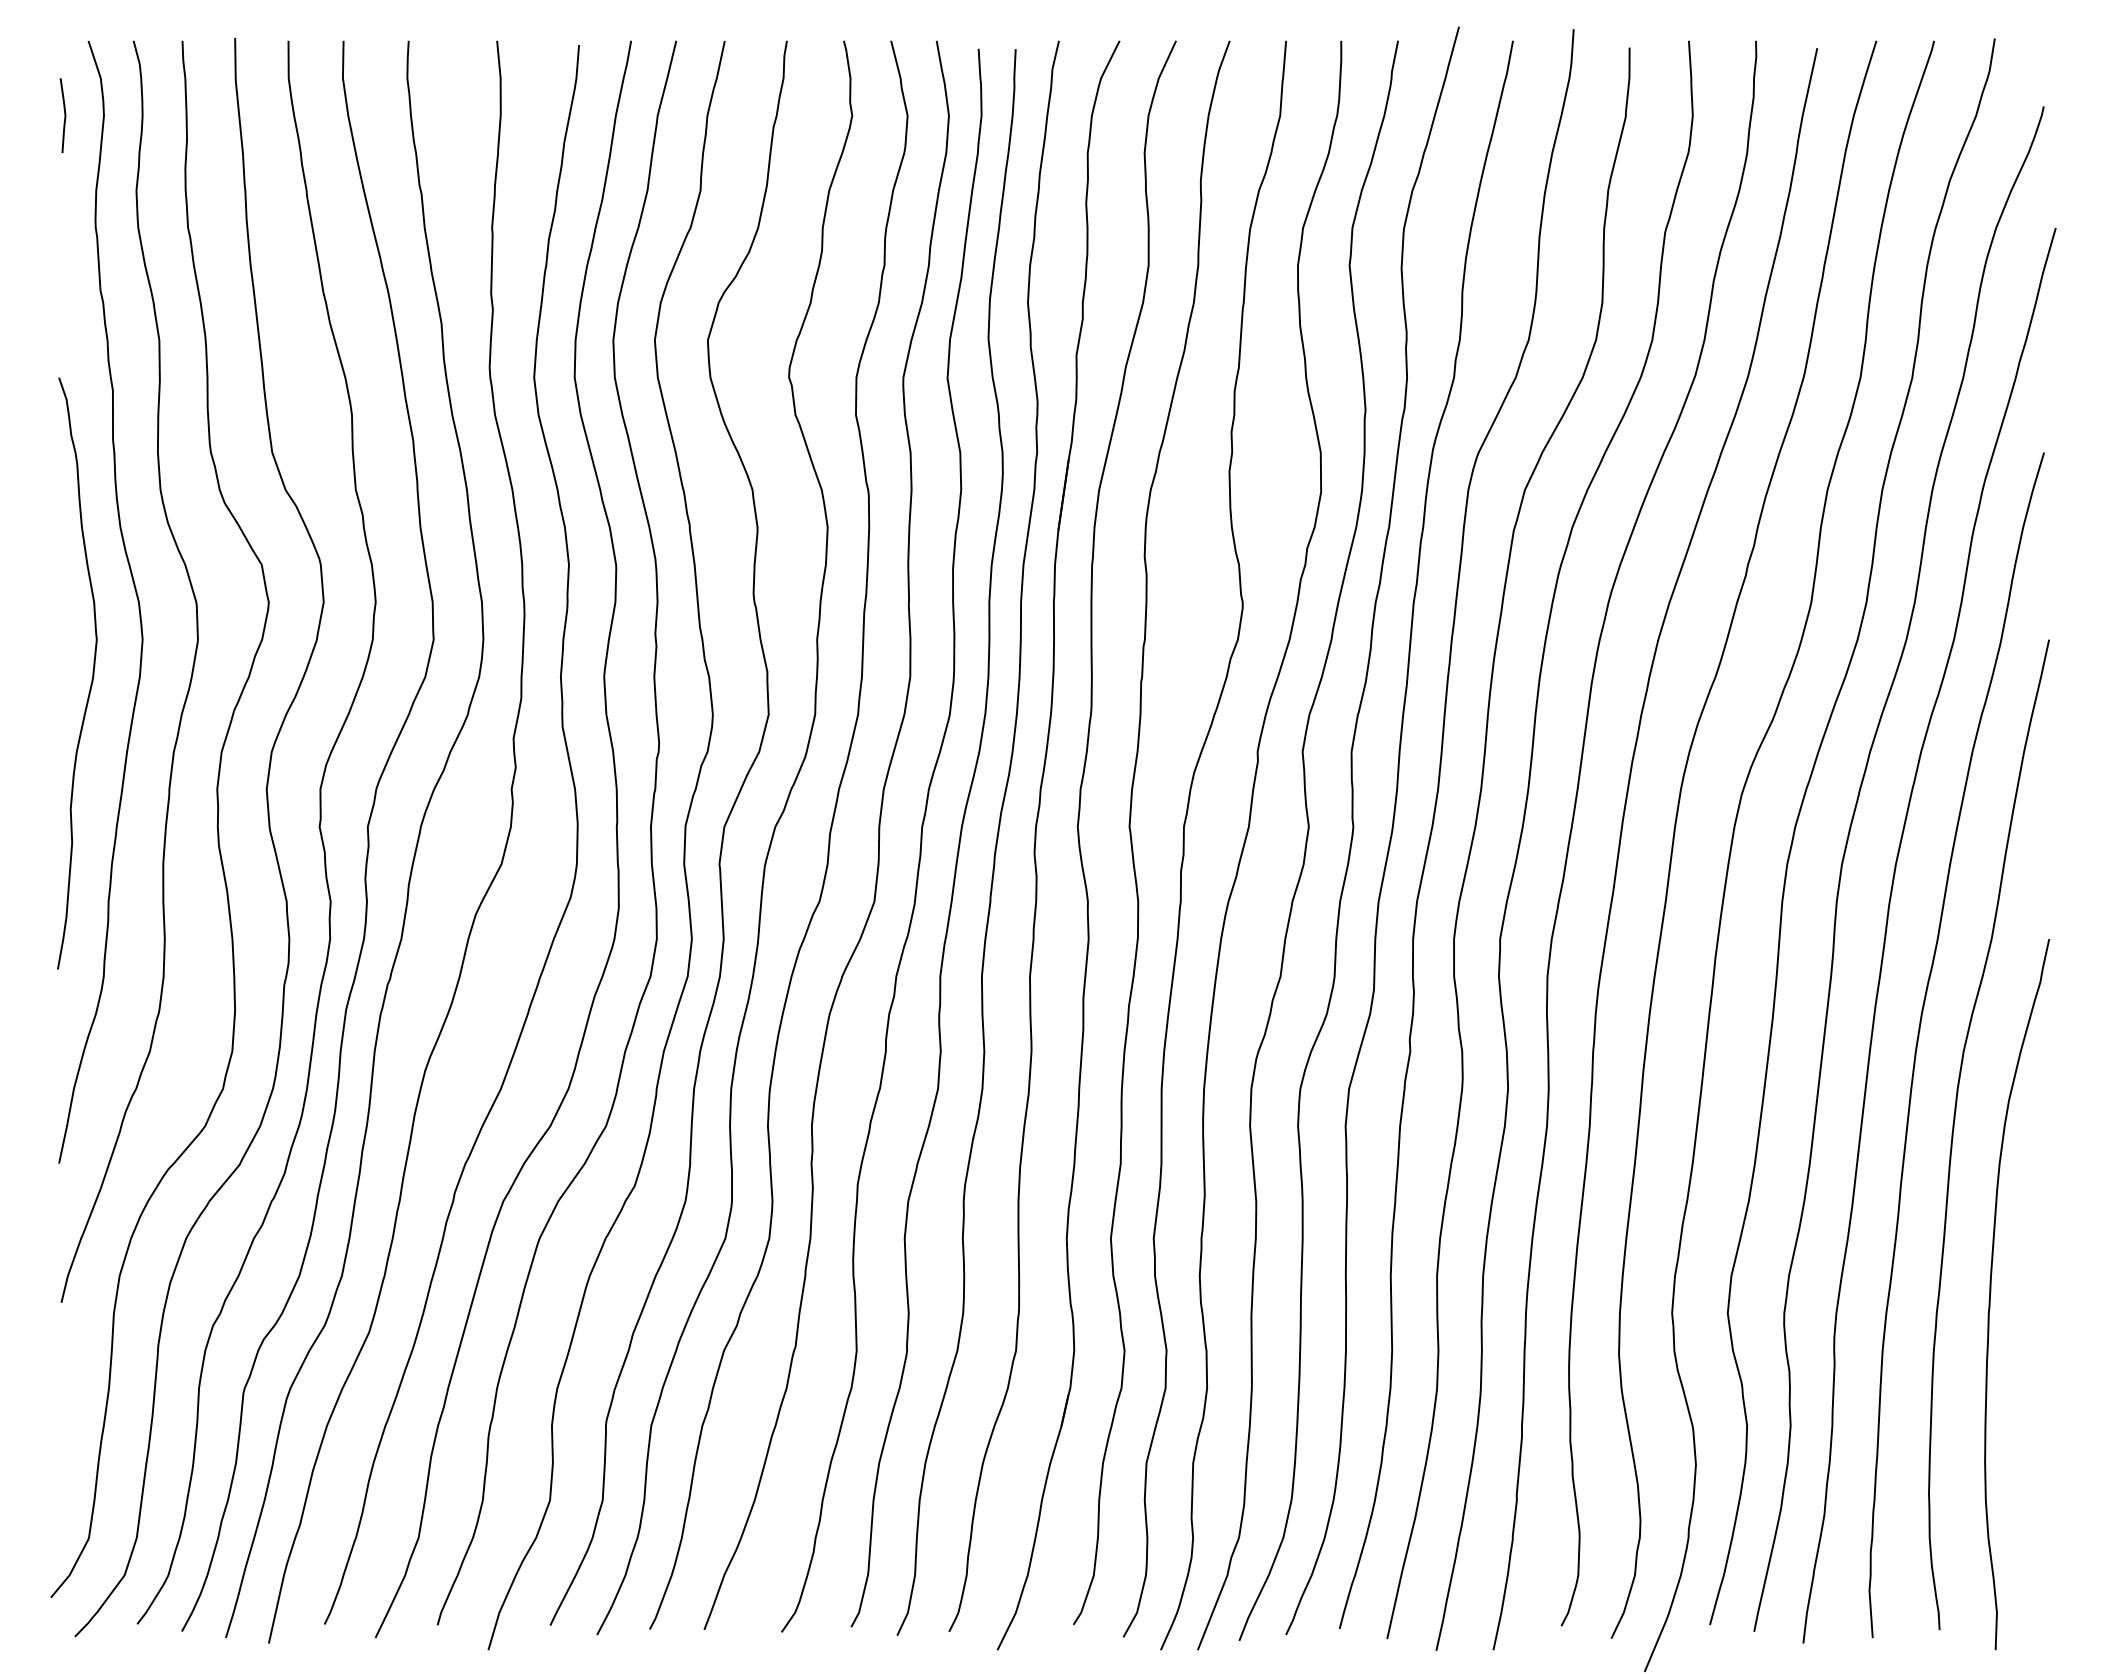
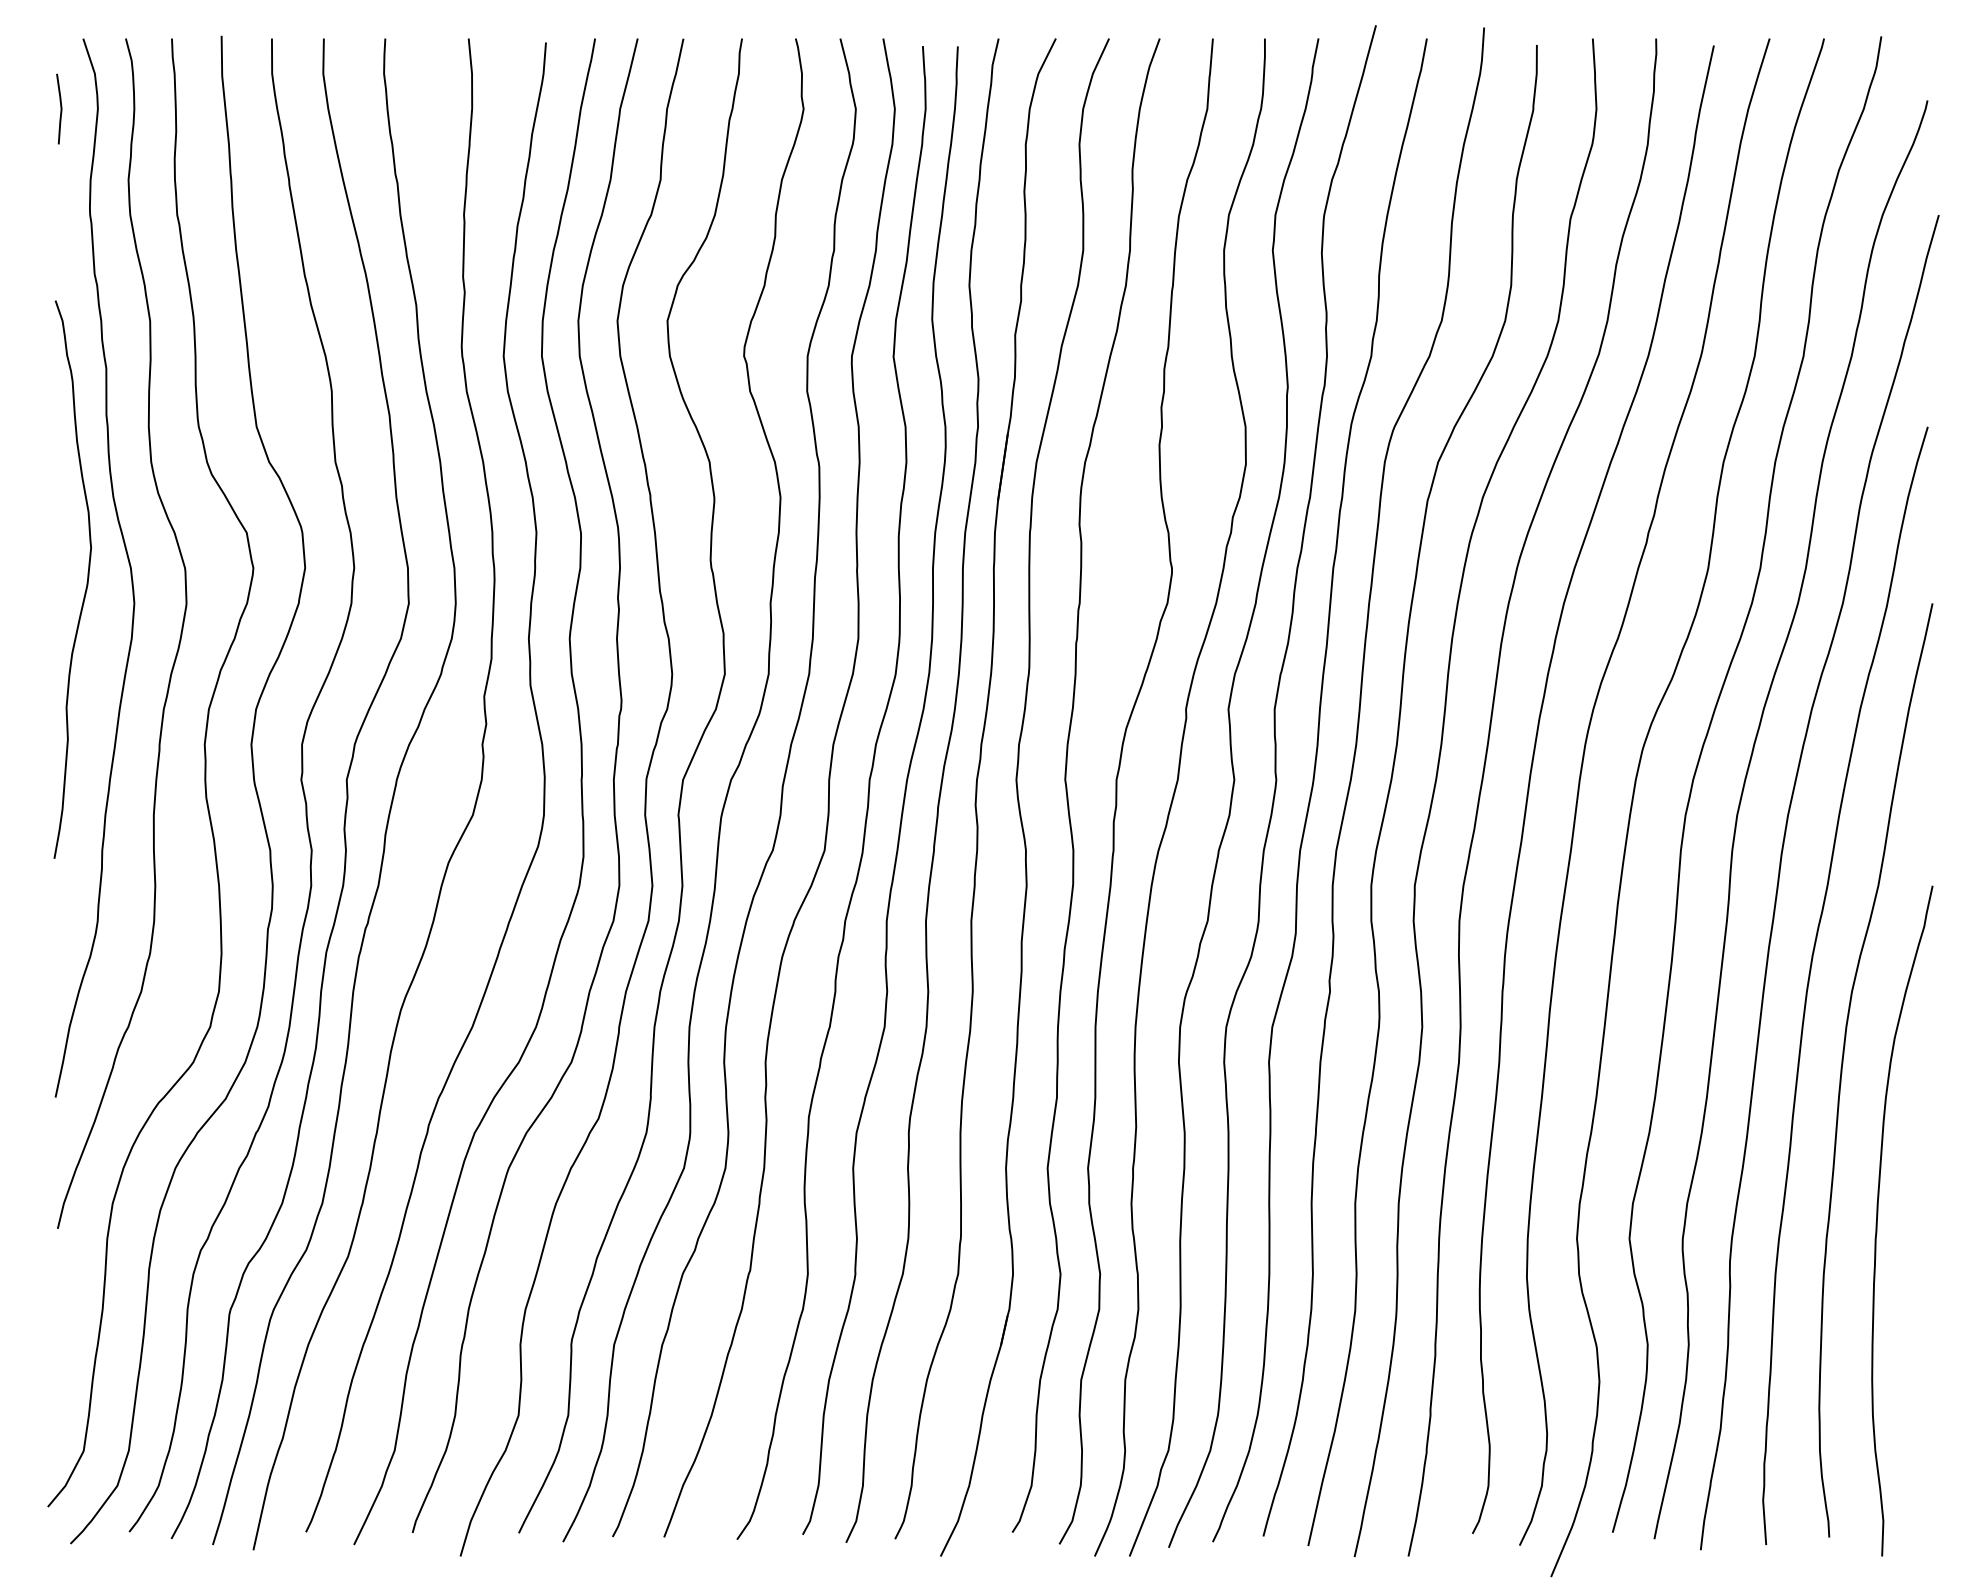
curve: (92, 673) -> (87, 579), moved

